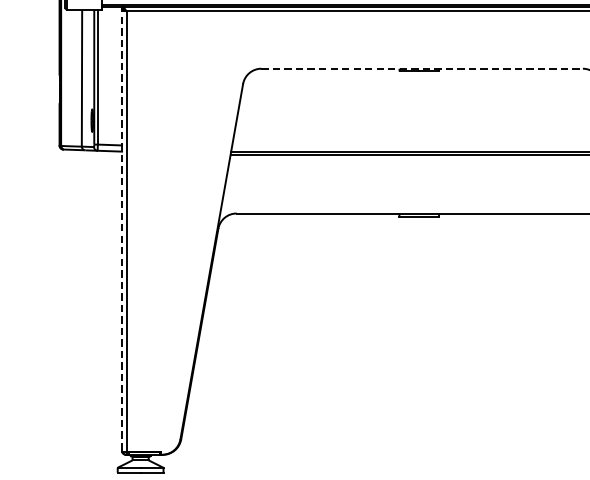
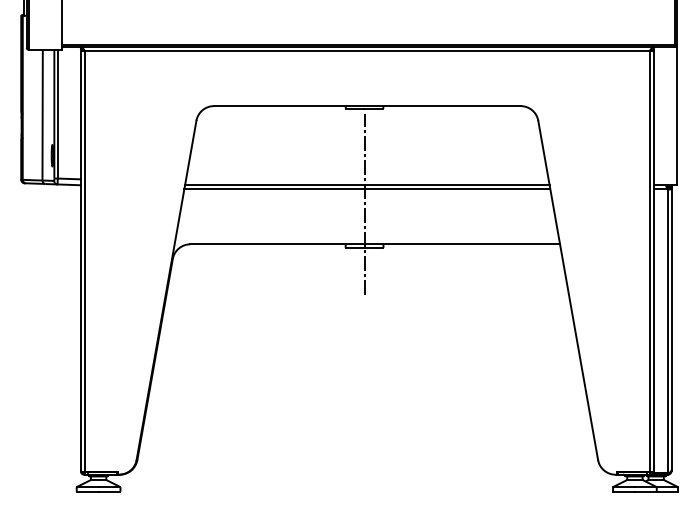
line: (422, 69) -> (367, 106), dashed -> solid
line: (419, 171) -> (364, 204), added
line: (121, 230) -> (80, 260), dashed -> solid

